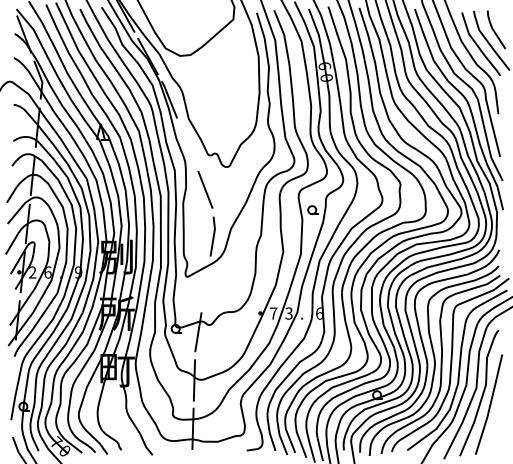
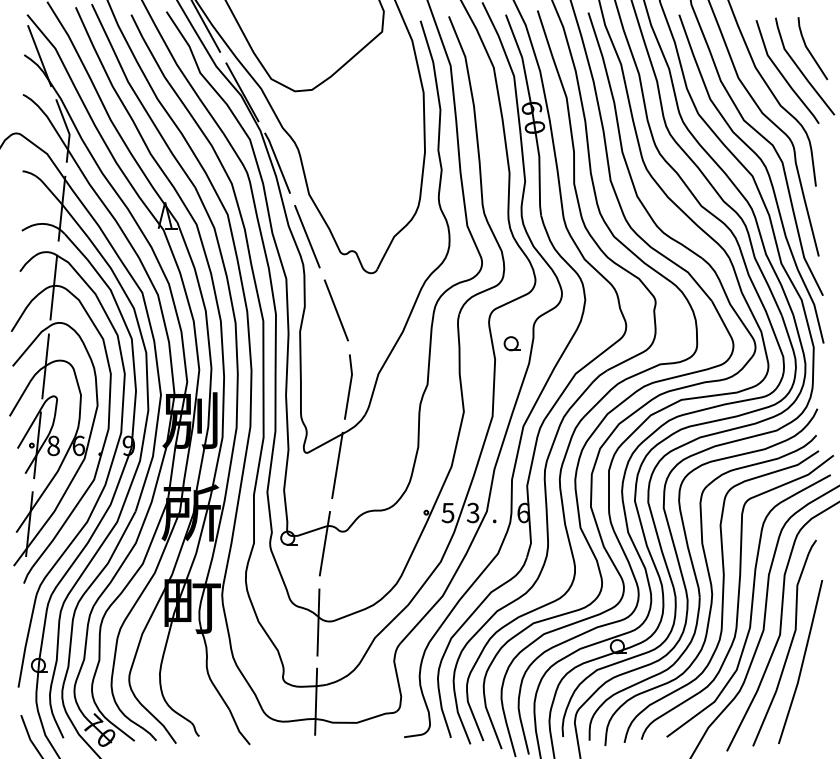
line: (187, 144) -> (307, 236), added
text: (32, 272) -> (53, 445), 2 -> 8
line: (205, 284) -> (336, 465), added
text: (273, 313) -> (447, 512), 7 -> 5

